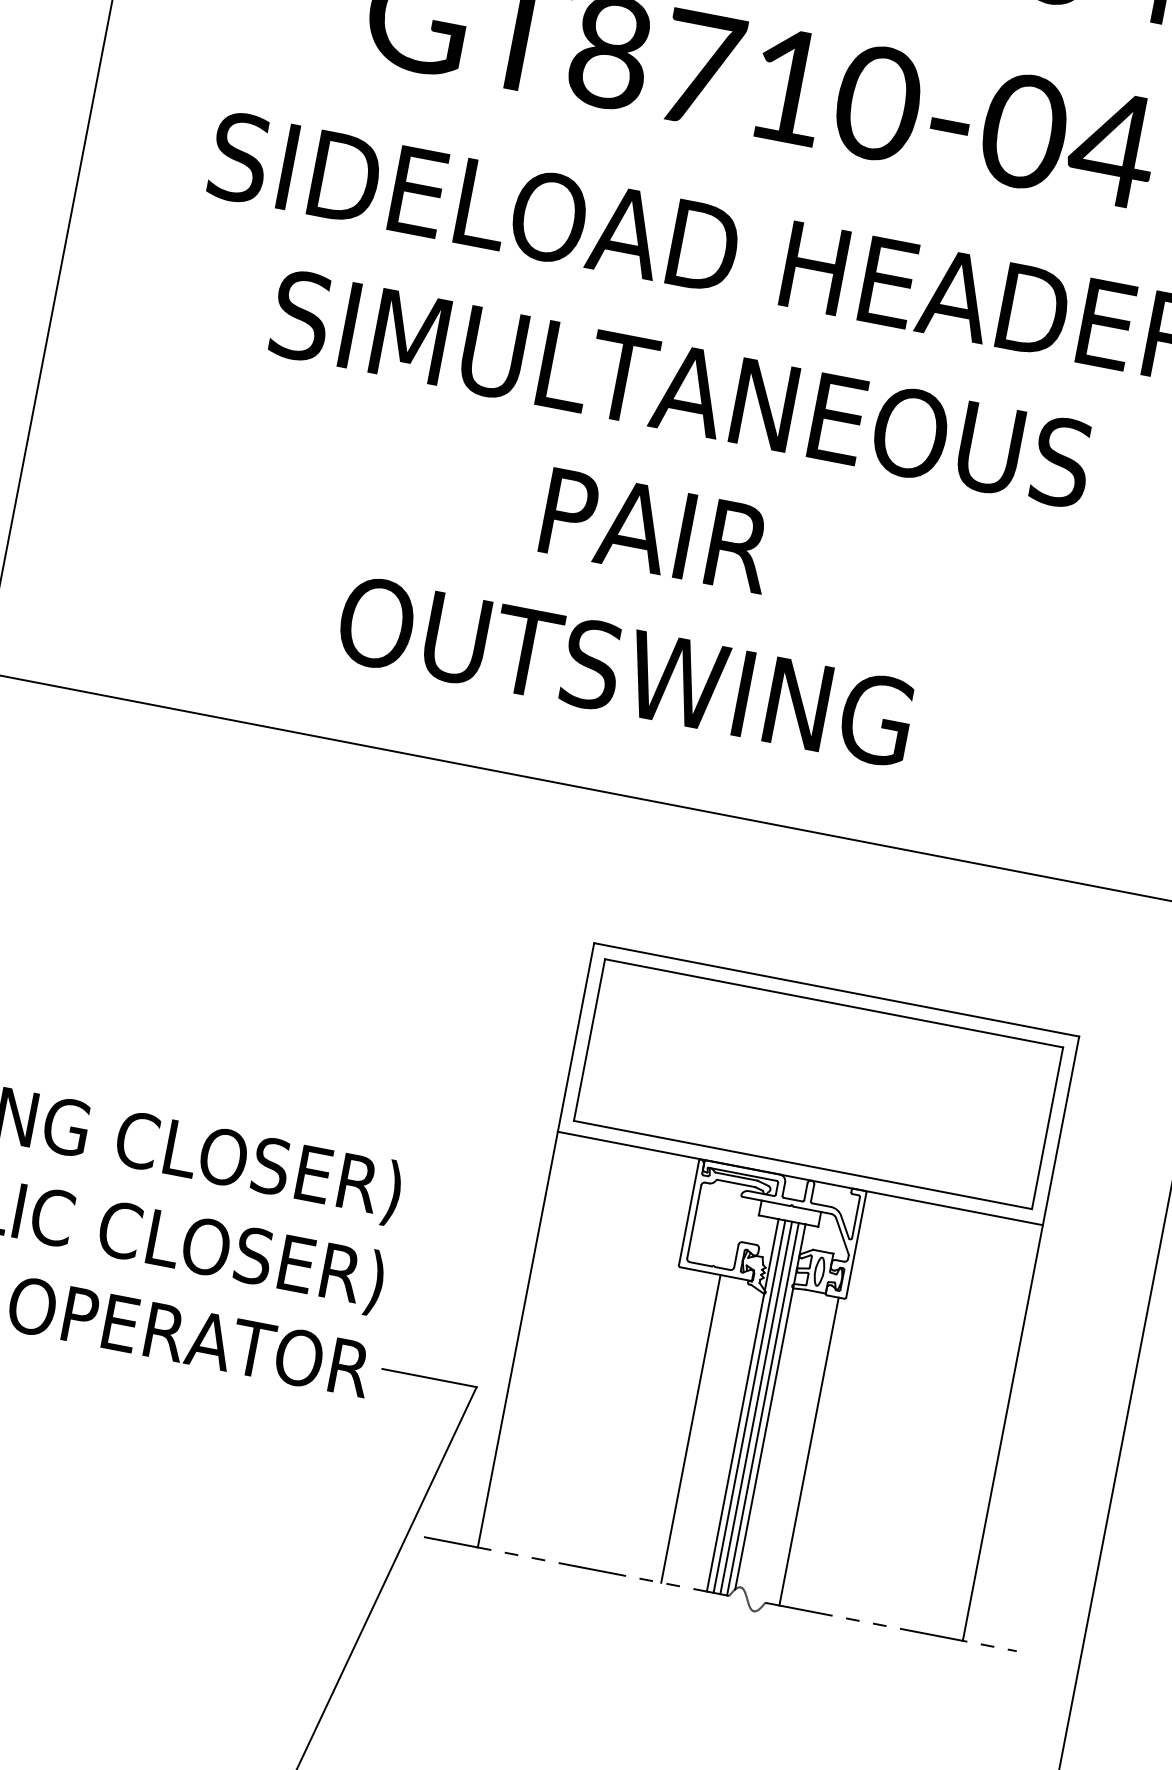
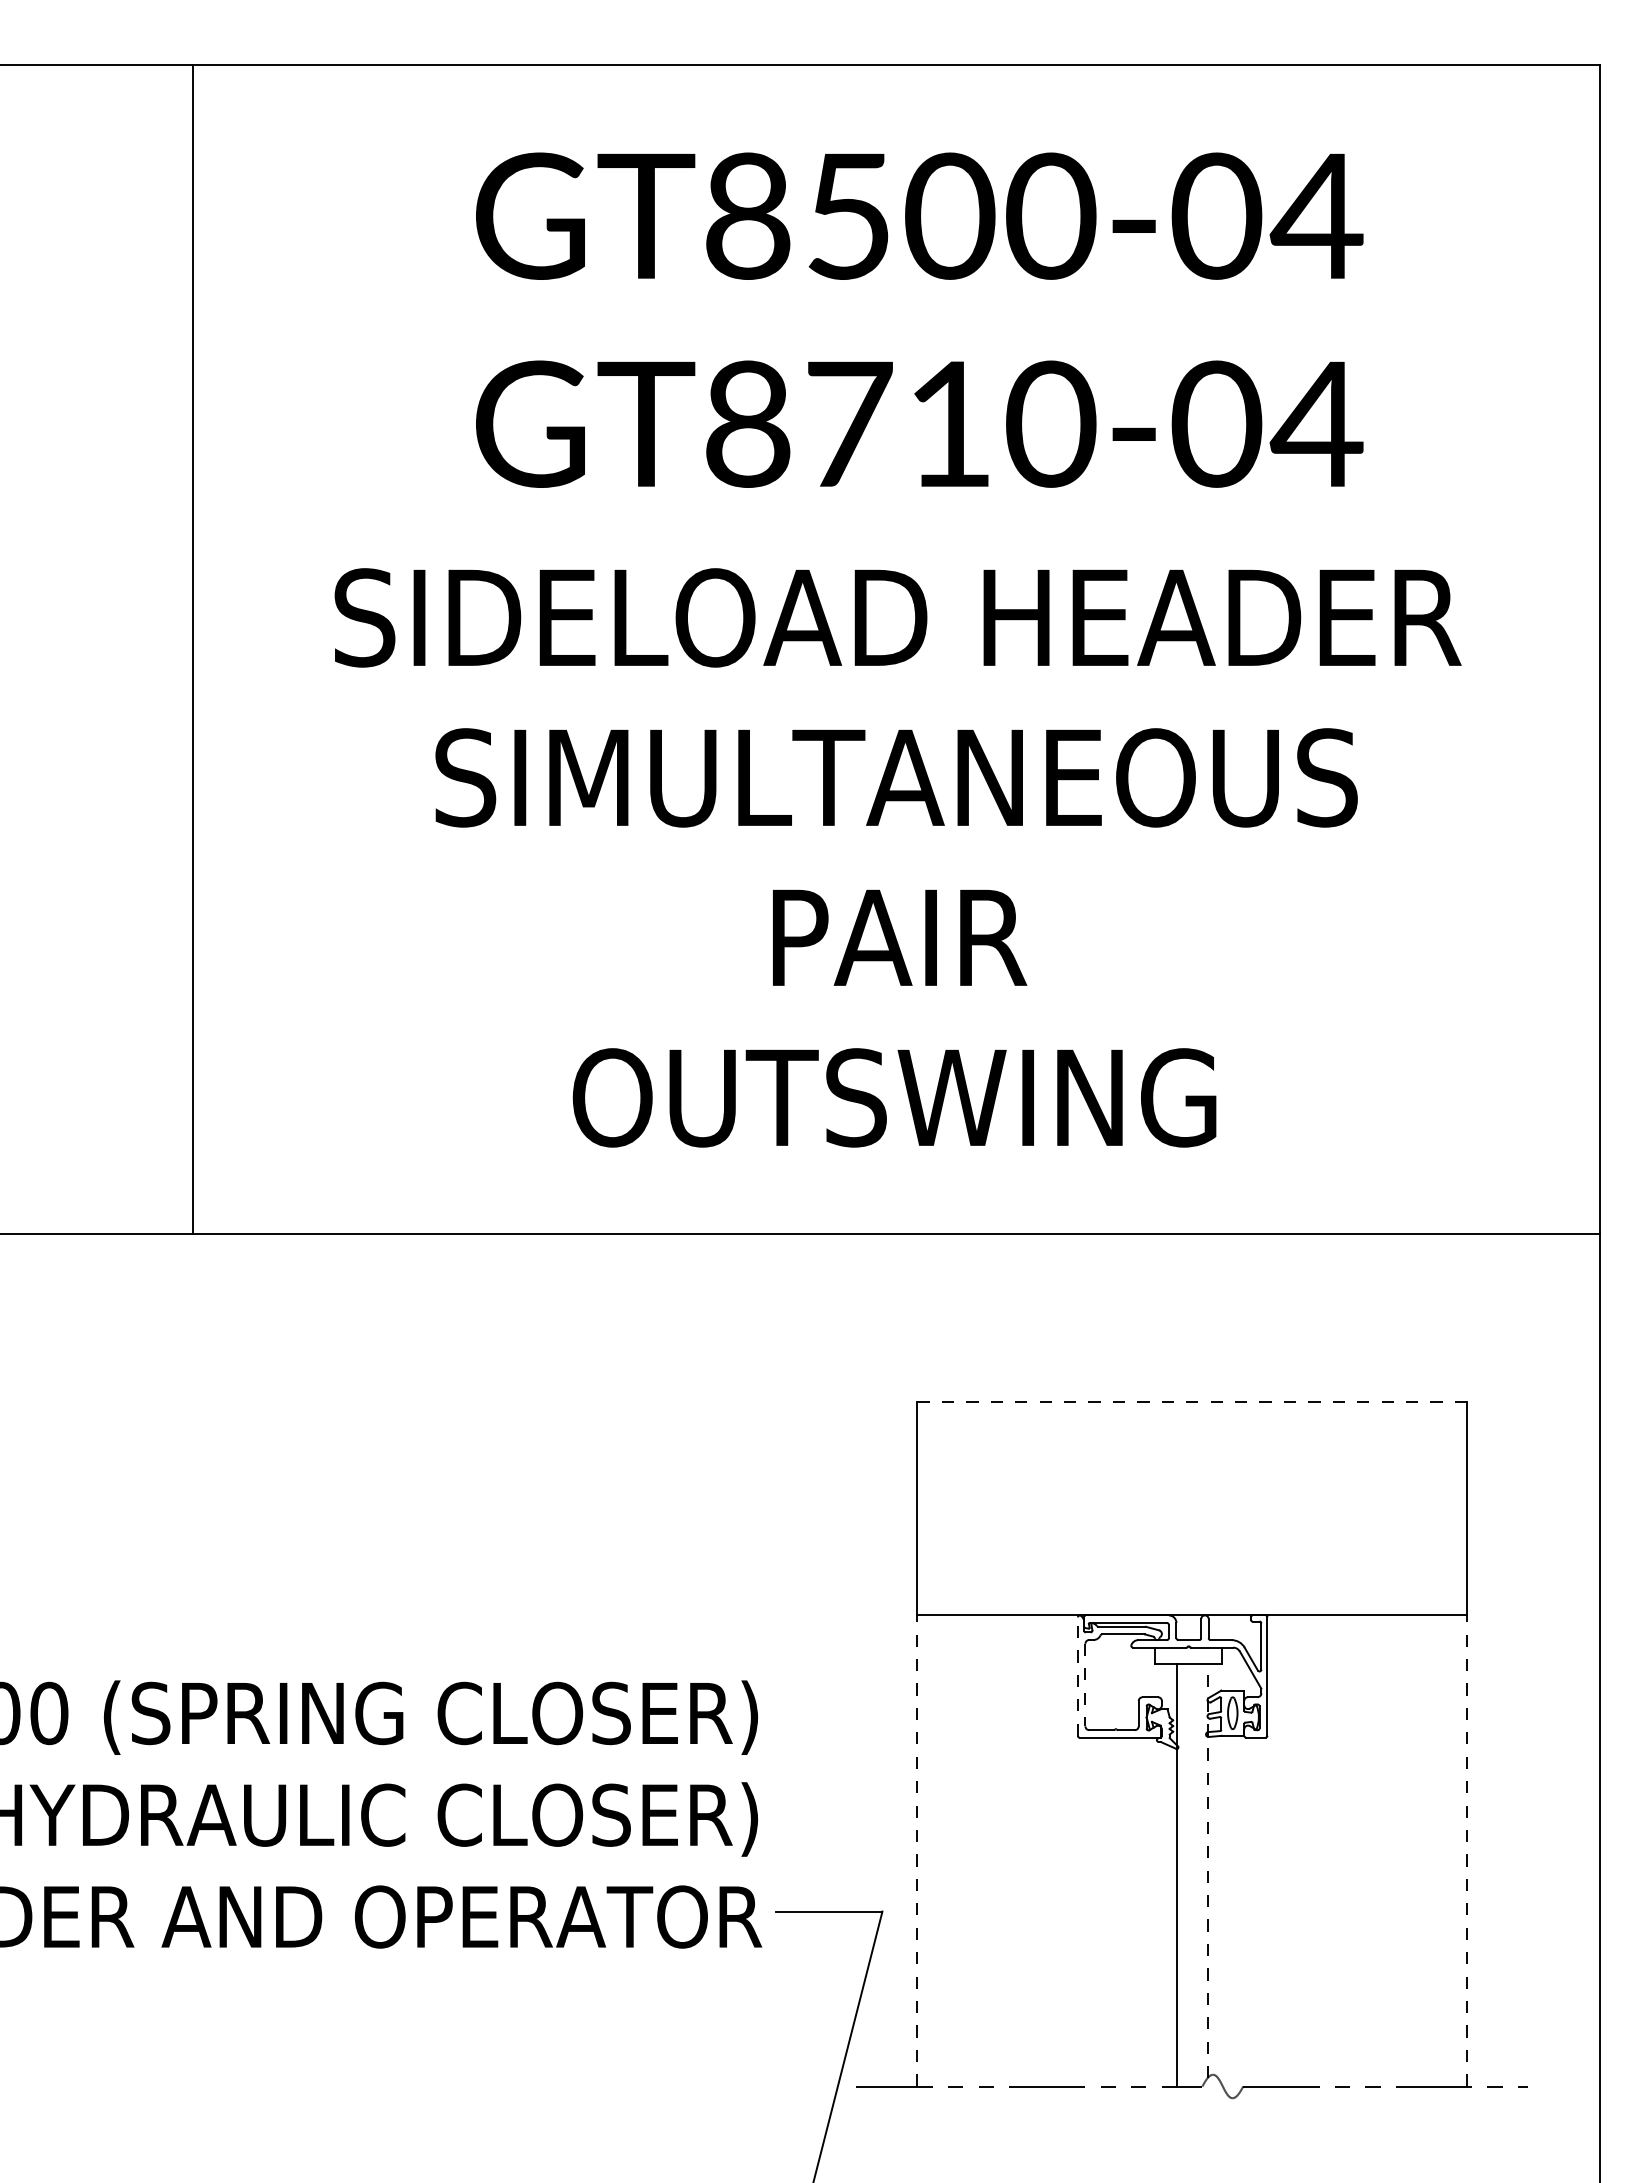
line: (836, 989) -> (1192, 1401), solid -> dashed
part: (818, 1084) -> (1192, 1508), removed
line: (688, 1212) -> (1077, 1676), solid -> dashed
line: (694, 1222) -> (1085, 1685), solid -> dashed
line: (517, 1339) -> (917, 1850), solid -> dashed
line: (749, 1406) -> (1184, 1875), removed
line: (770, 1407) -> (1207, 1871), solid -> dashed
line: (756, 1408) -> (1192, 1875), removed
line: (762, 1409) -> (1199, 1875), removed
line: (690, 1429) -> (1125, 1912), removed
line: (1003, 1432) -> (1467, 1850), solid -> dashed
line: (809, 1451) -> (1259, 1911), removed

